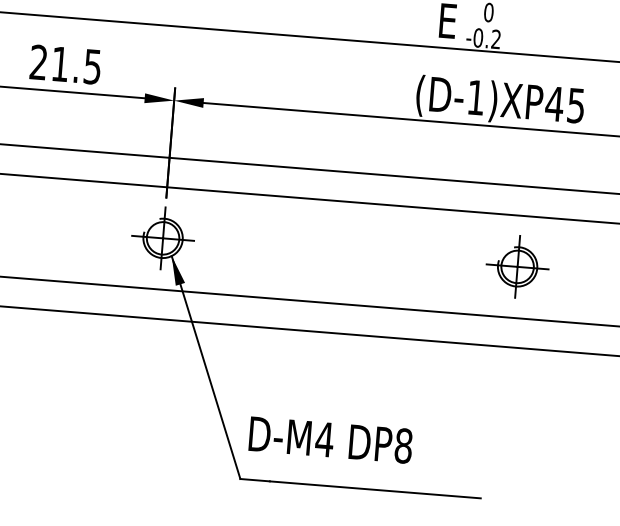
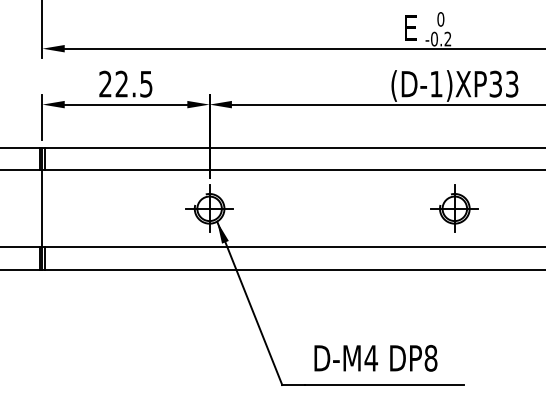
text: (59, 63) -> (121, 83), 21.5 -> 22.5
text: (564, 103) -> (503, 83), (D-1)XP45 -> (D-1)XP33
part: (517, 266) -> (454, 208), moved
text: (330, 440) -> (375, 358), moved

